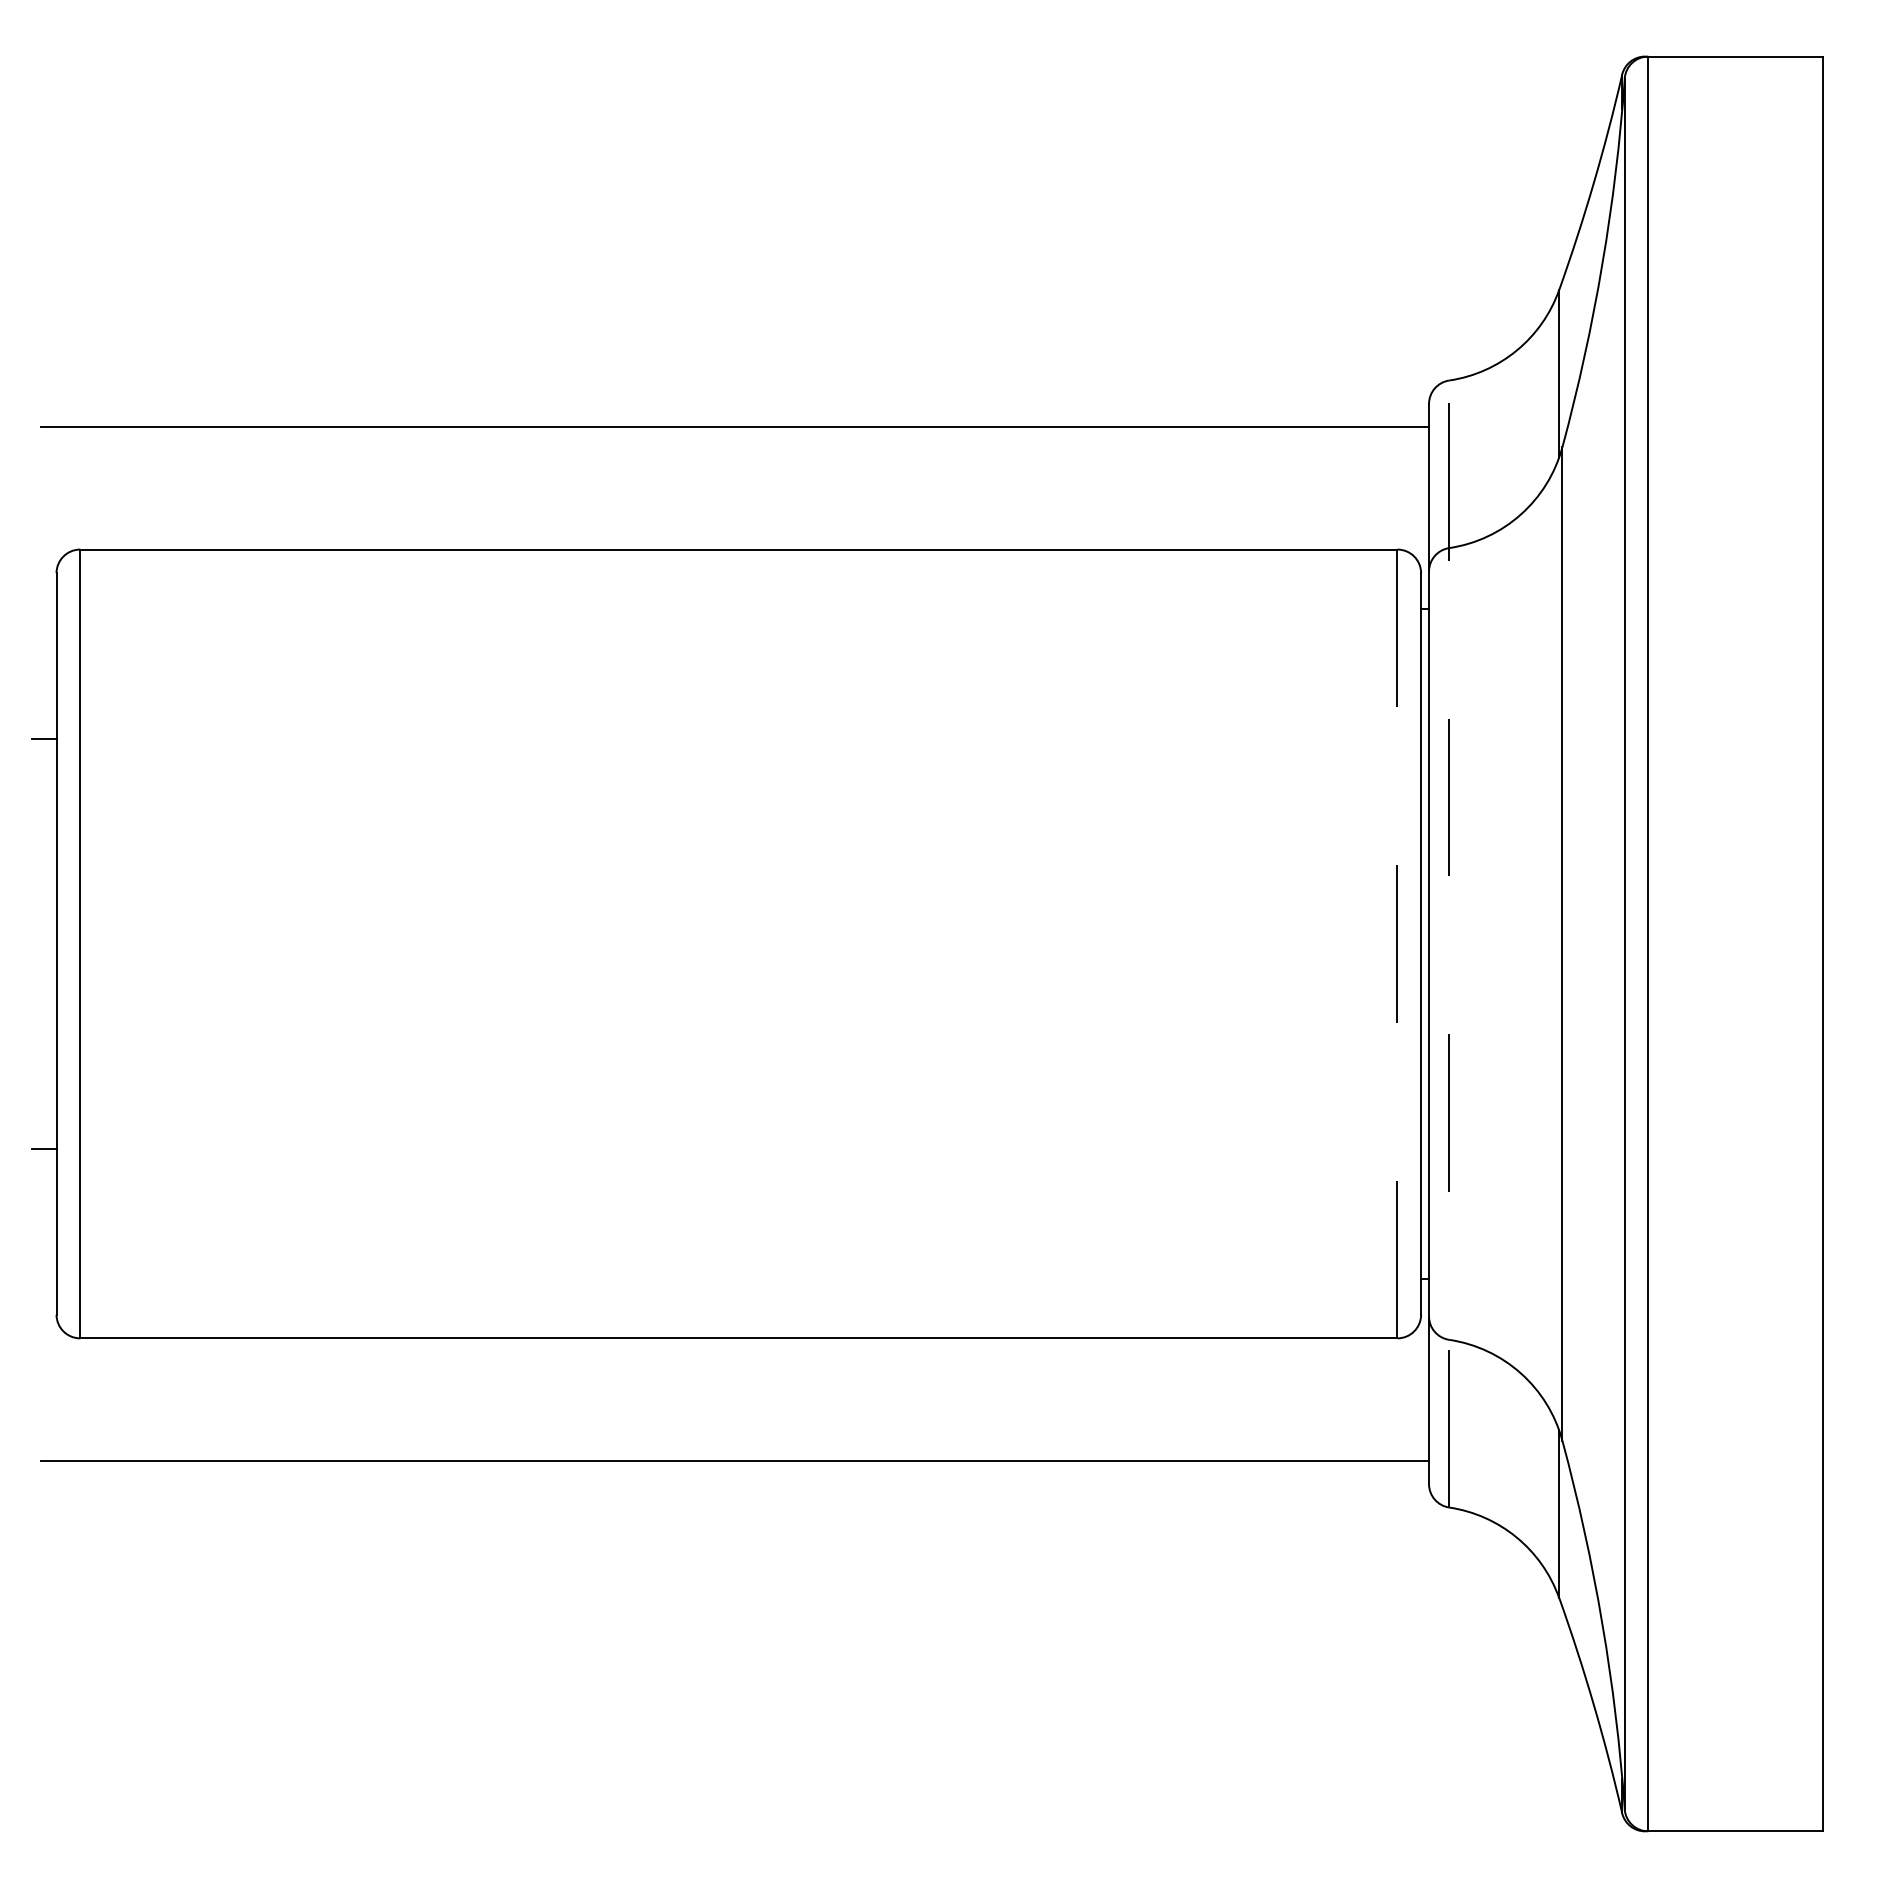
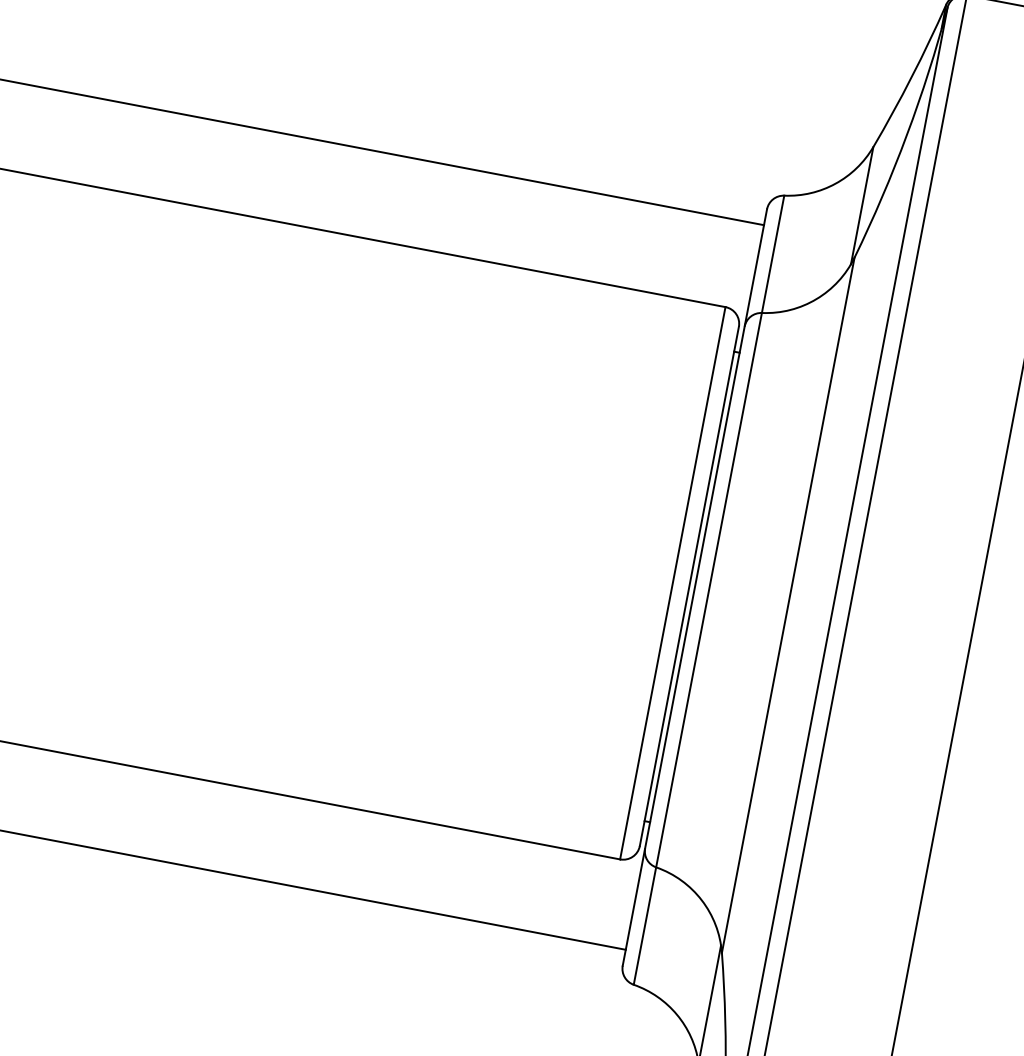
line: (1449, 943) -> (709, 589), dashed -> solid
line: (1397, 944) -> (672, 583), dashed -> solid

